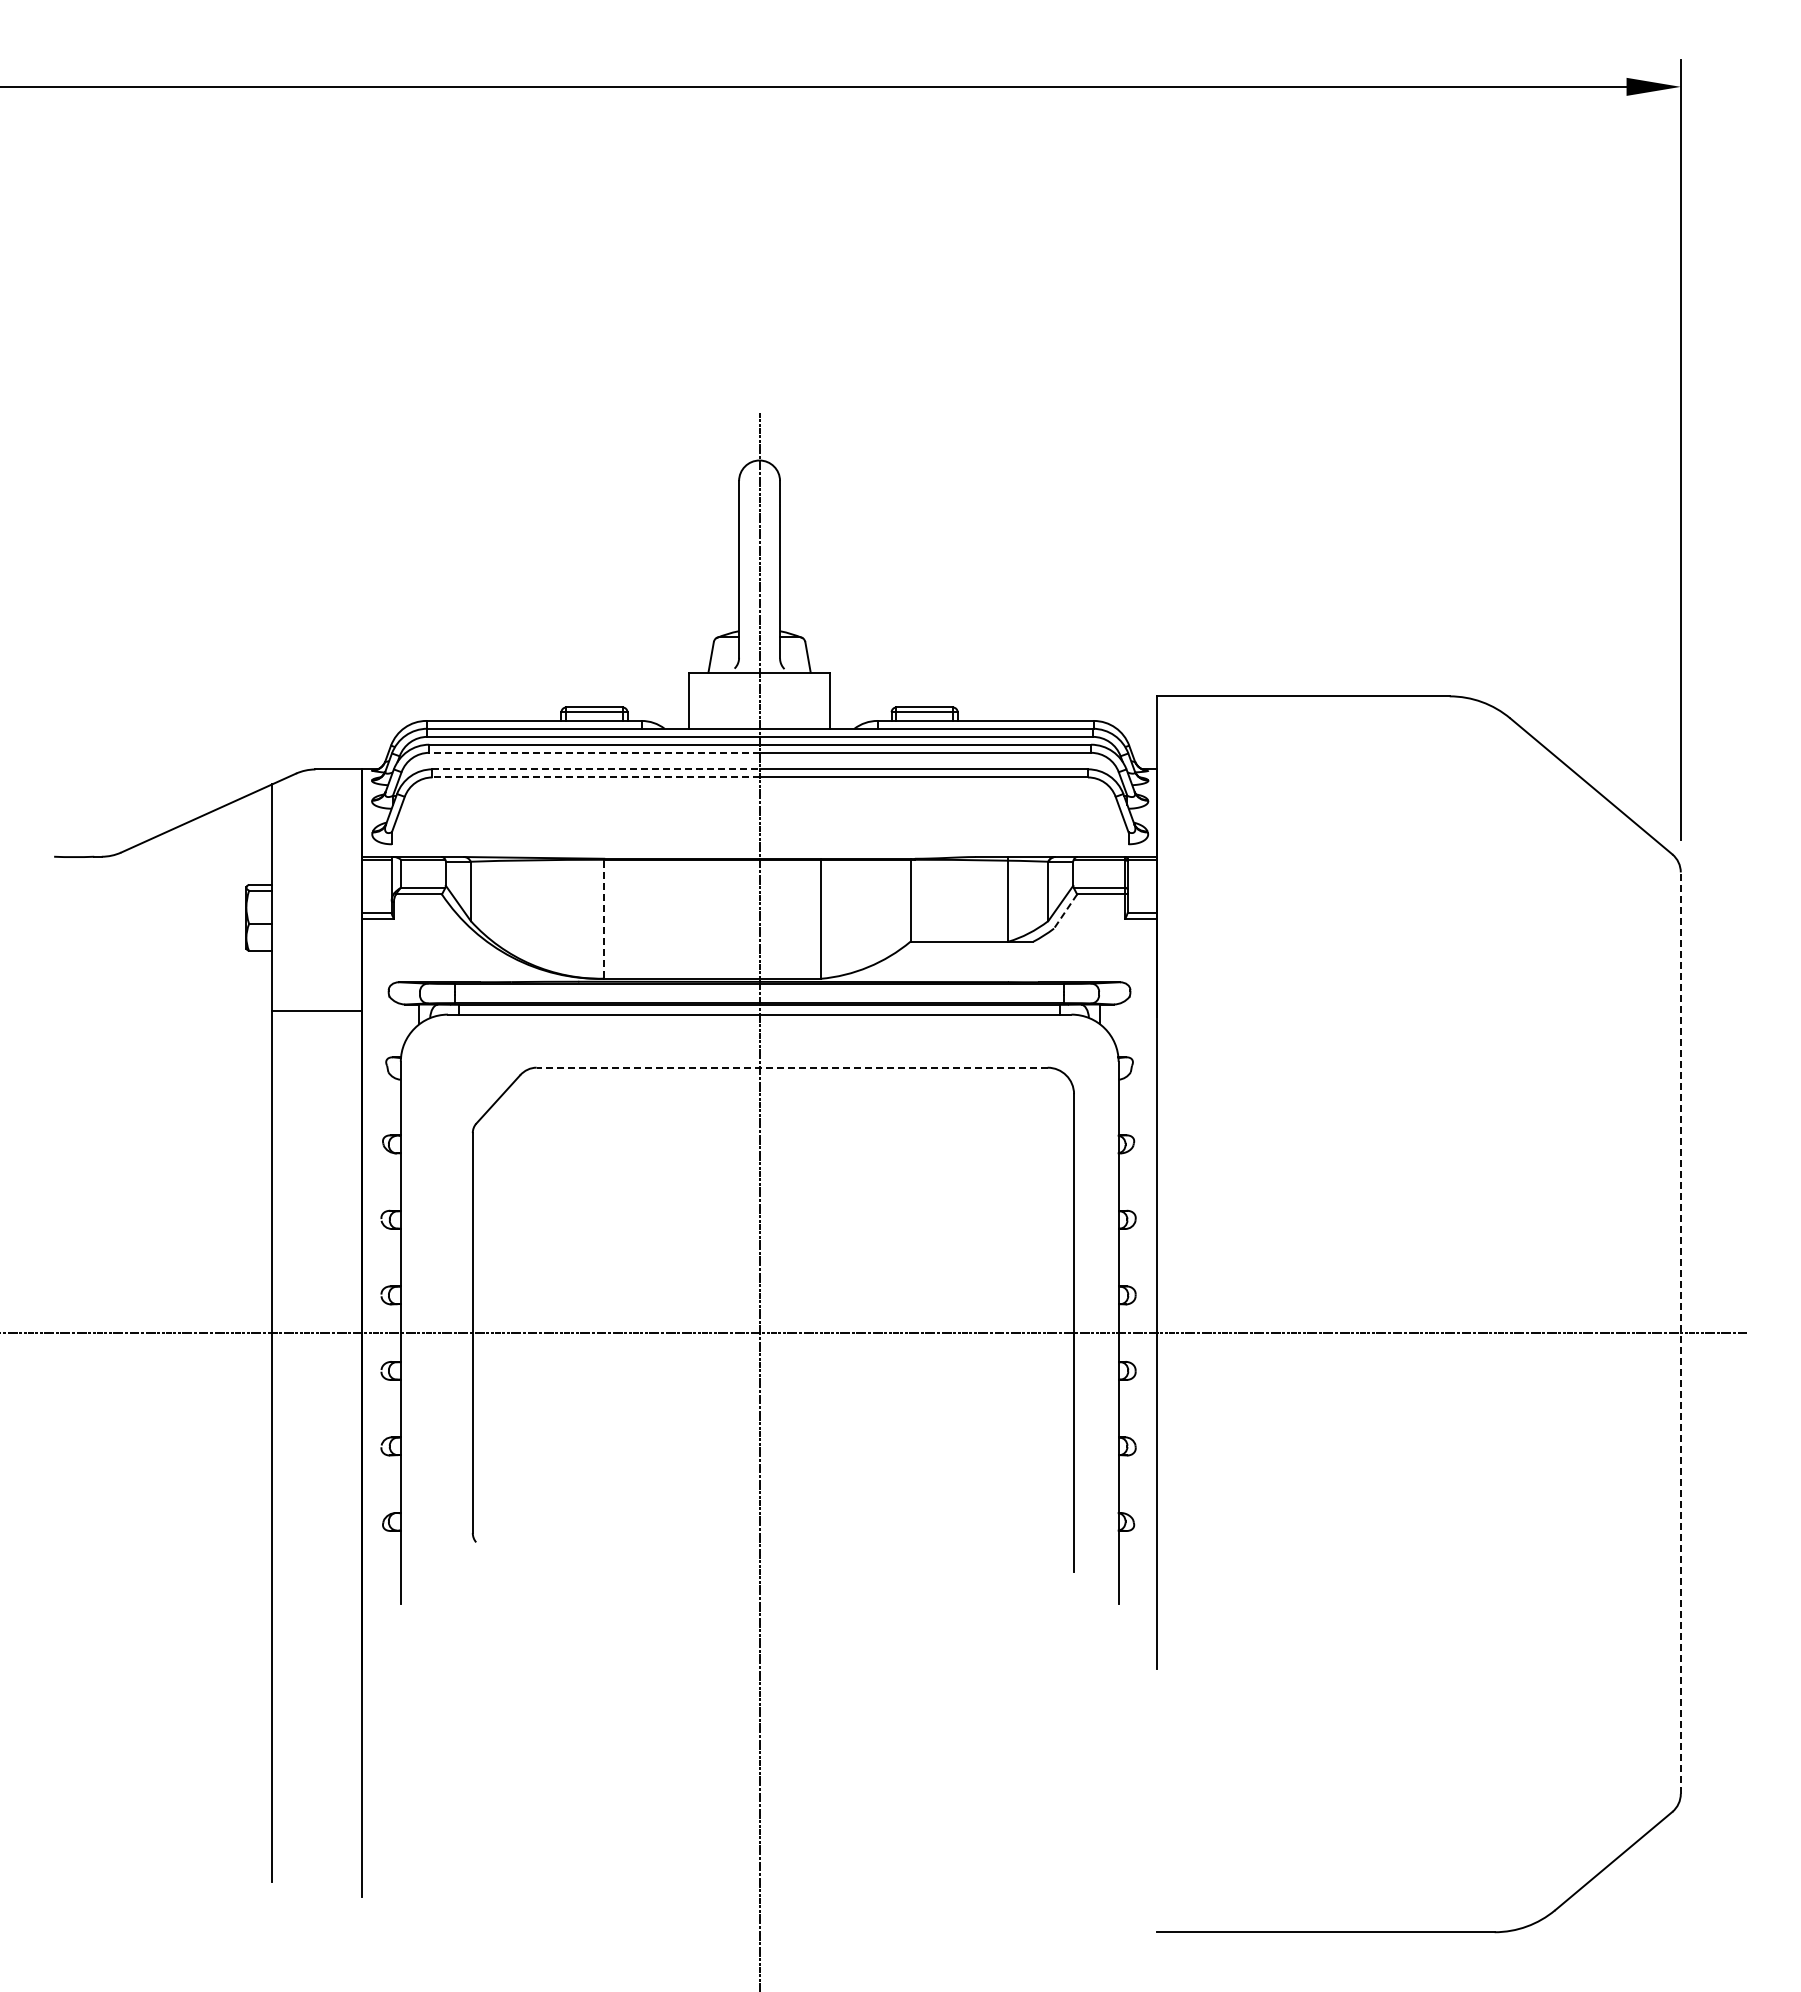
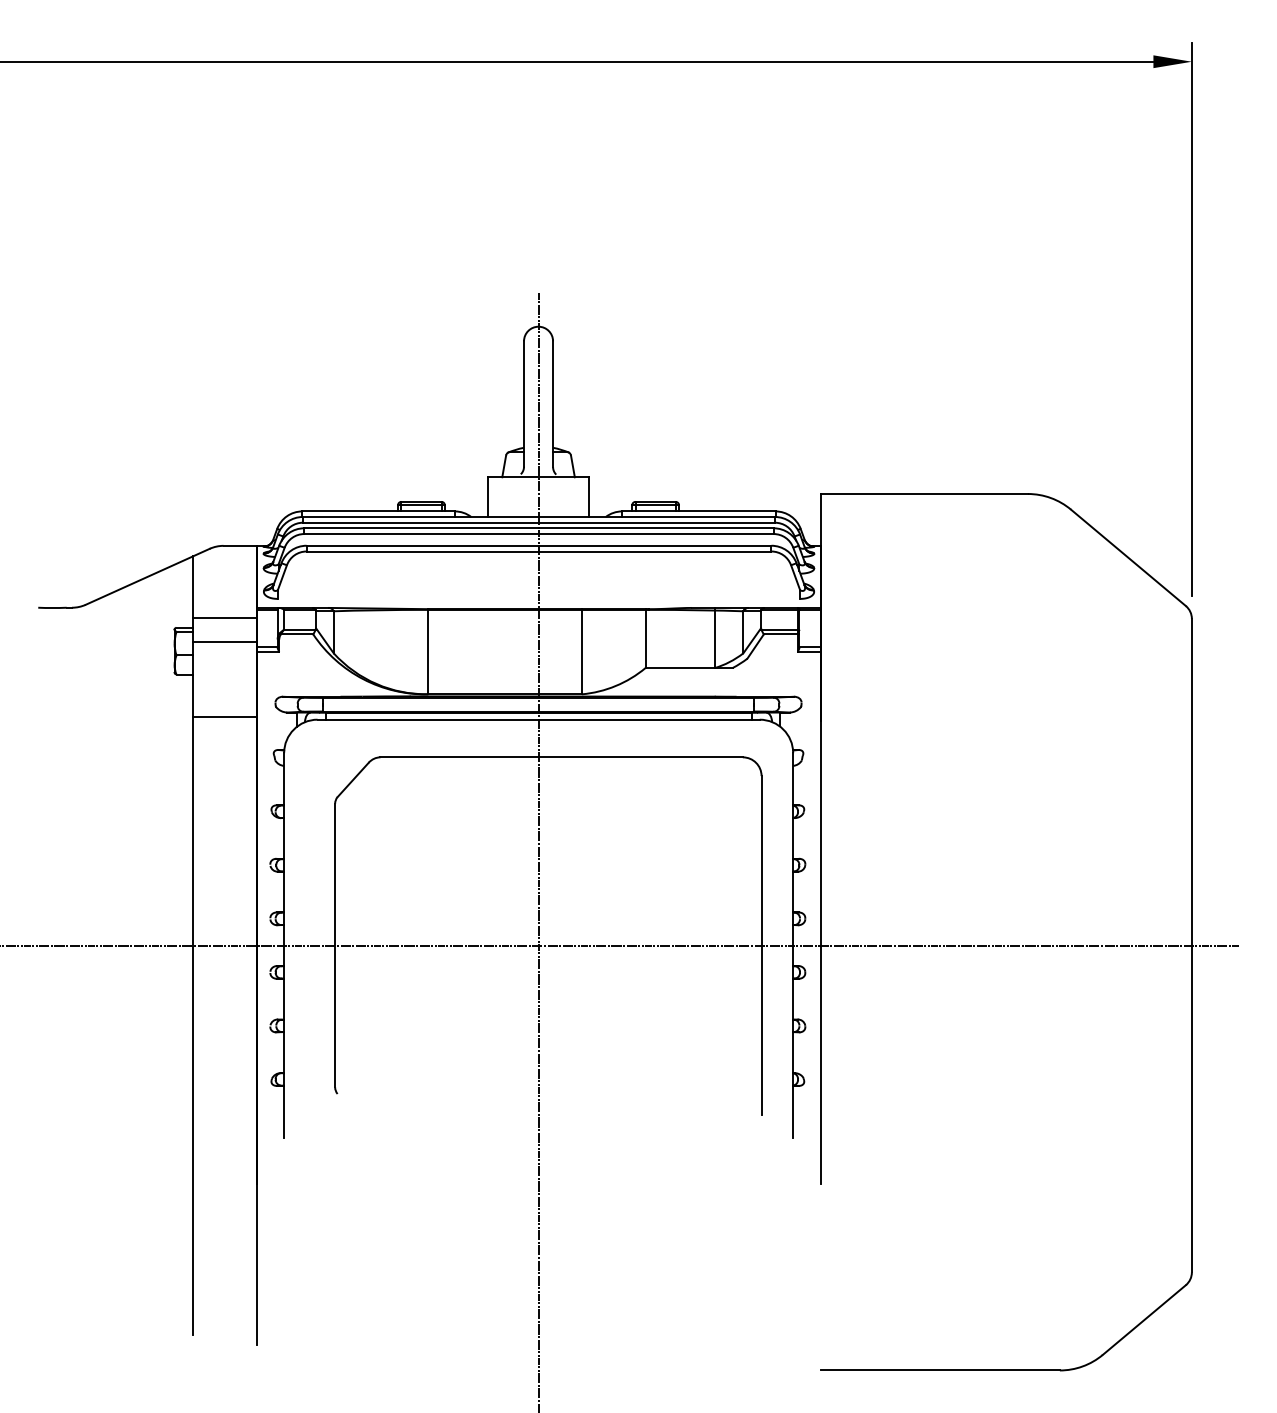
line: (593, 752) -> (420, 533), dashed -> solid
line: (596, 769) -> (422, 545), dashed -> solid
line: (596, 777) -> (422, 551), dashed -> solid
line: (316, 870) -> (224, 617), added
line: (316, 905) -> (224, 642), added
line: (1065, 911) -> (755, 646), dashed -> solid
line: (604, 918) -> (428, 651), dashed -> solid
line: (791, 1067) -> (561, 757), dashed -> solid
line: (1680, 1333) -> (1191, 945), dashed -> solid

